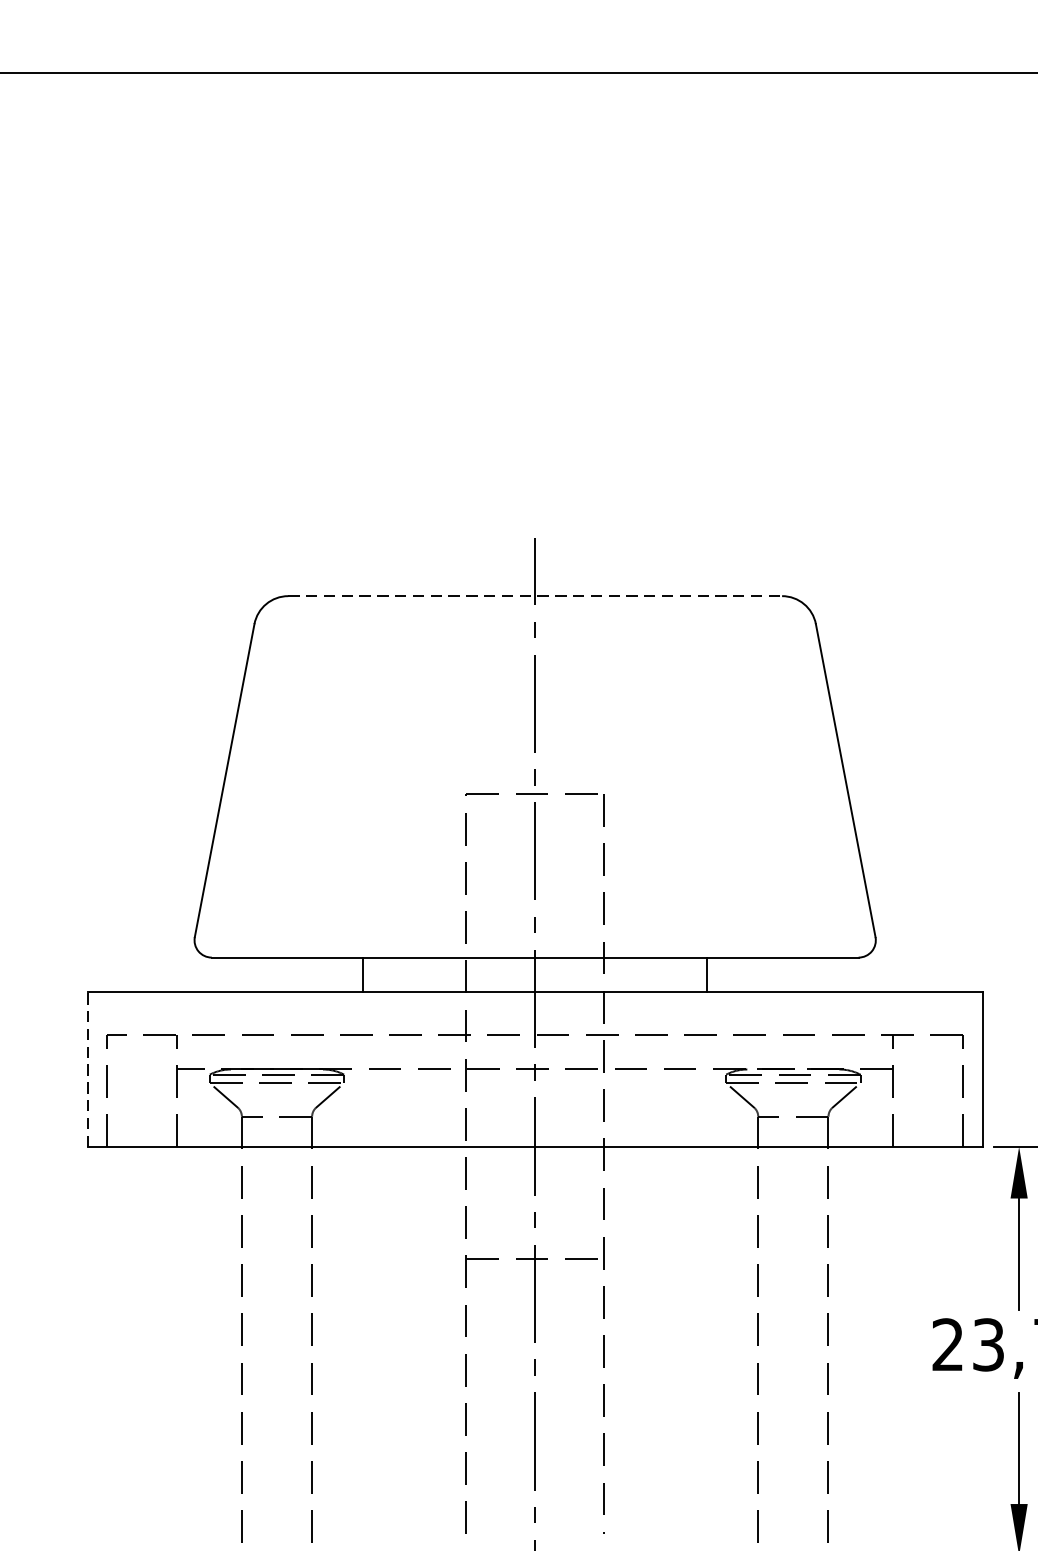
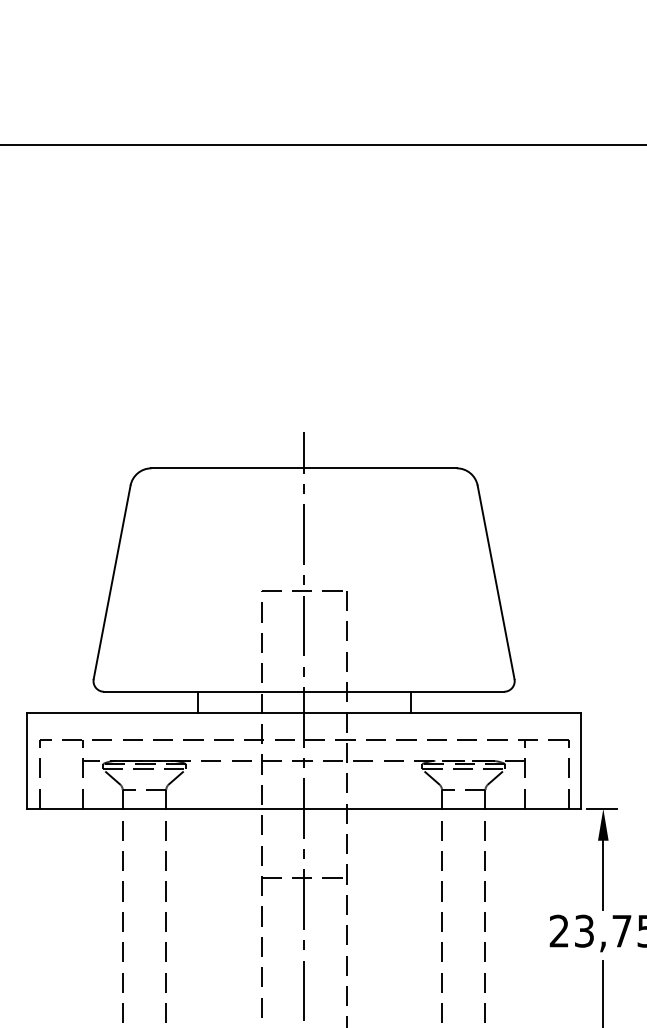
line: (535, 596) -> (304, 468), dashed -> solid
line: (87, 1068) -> (27, 760), dashed -> solid

